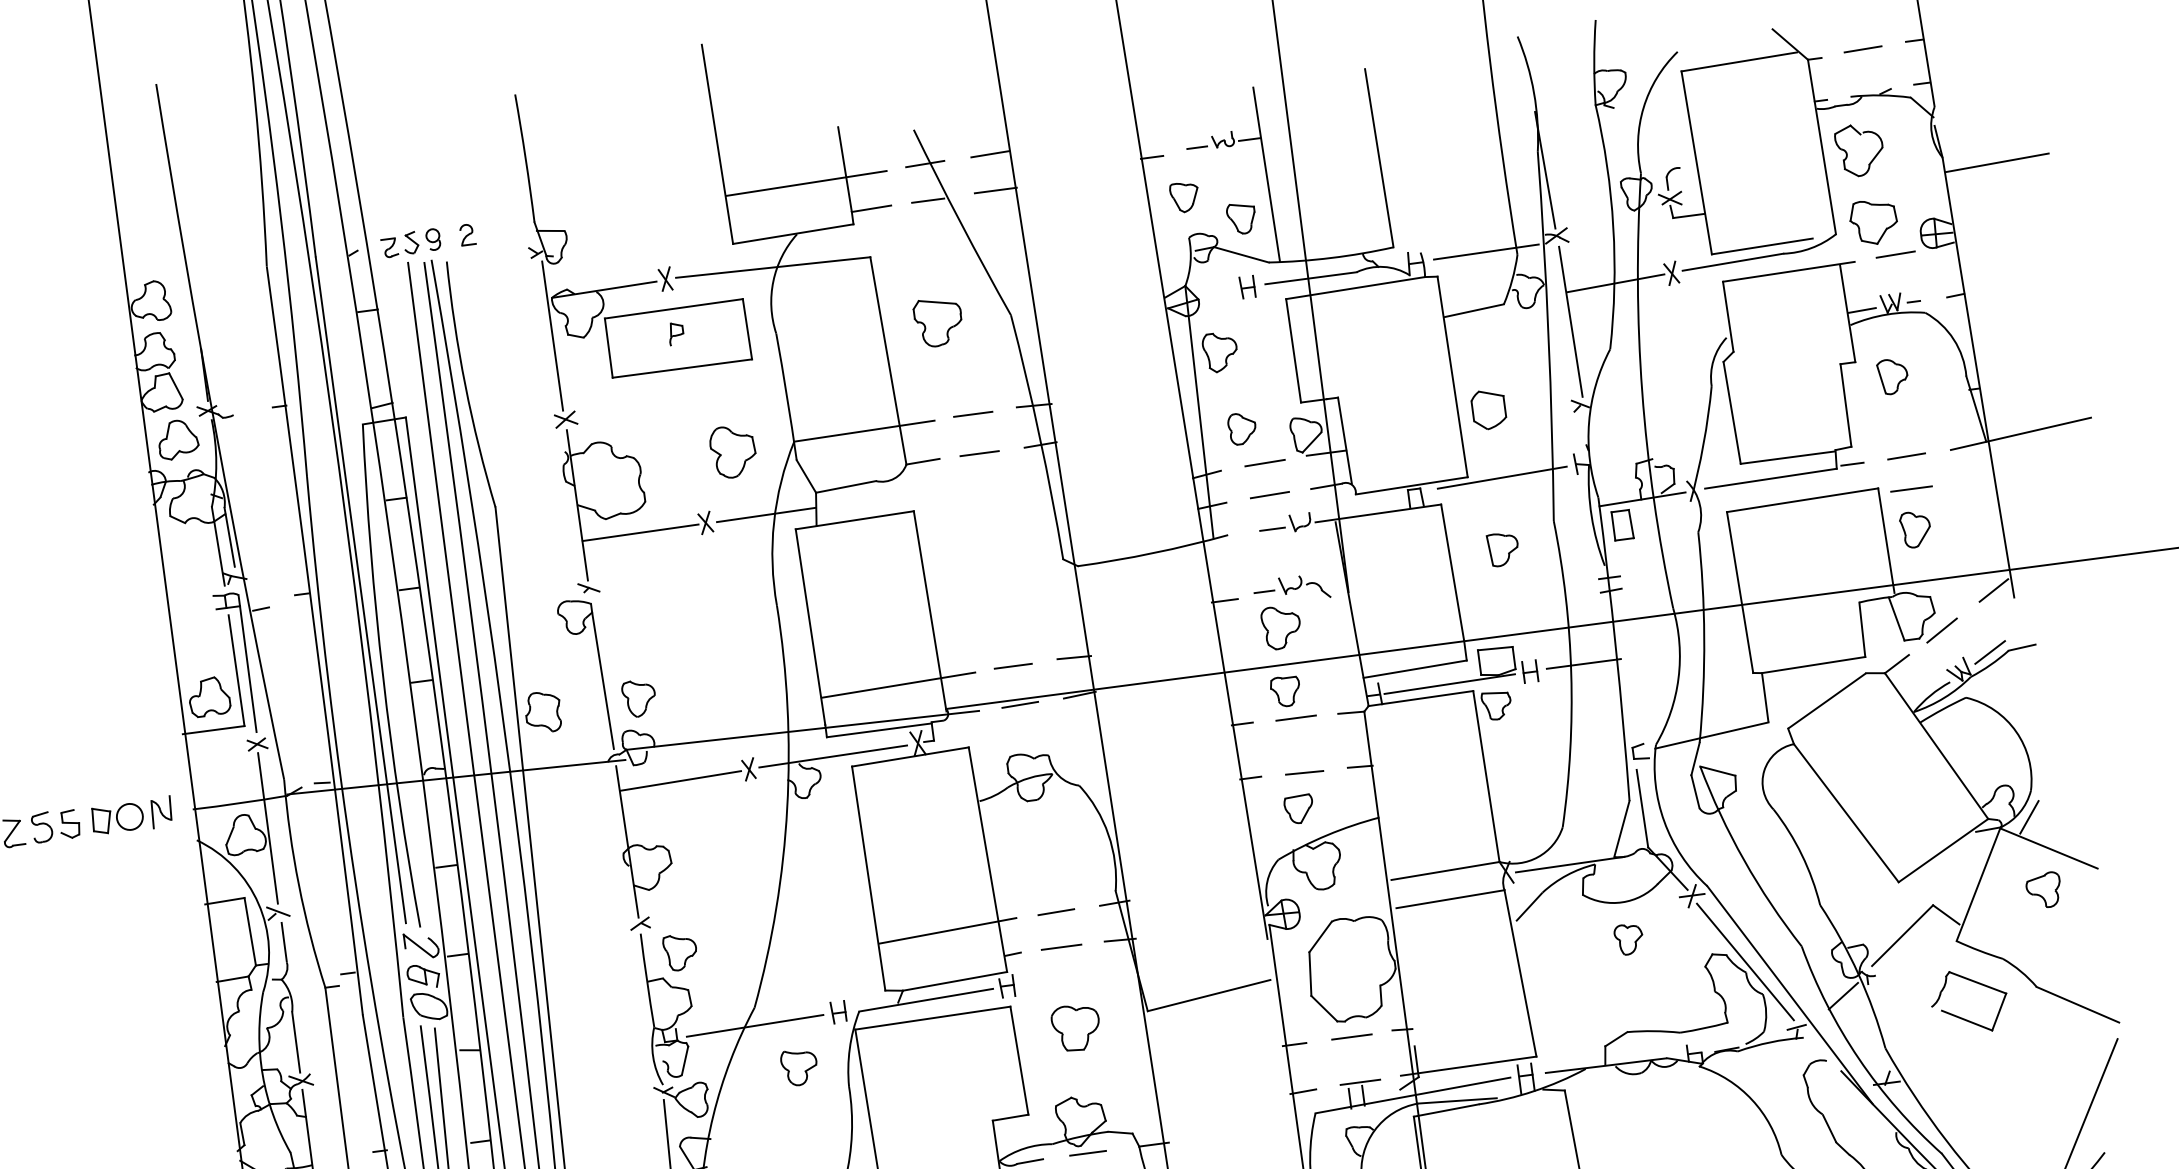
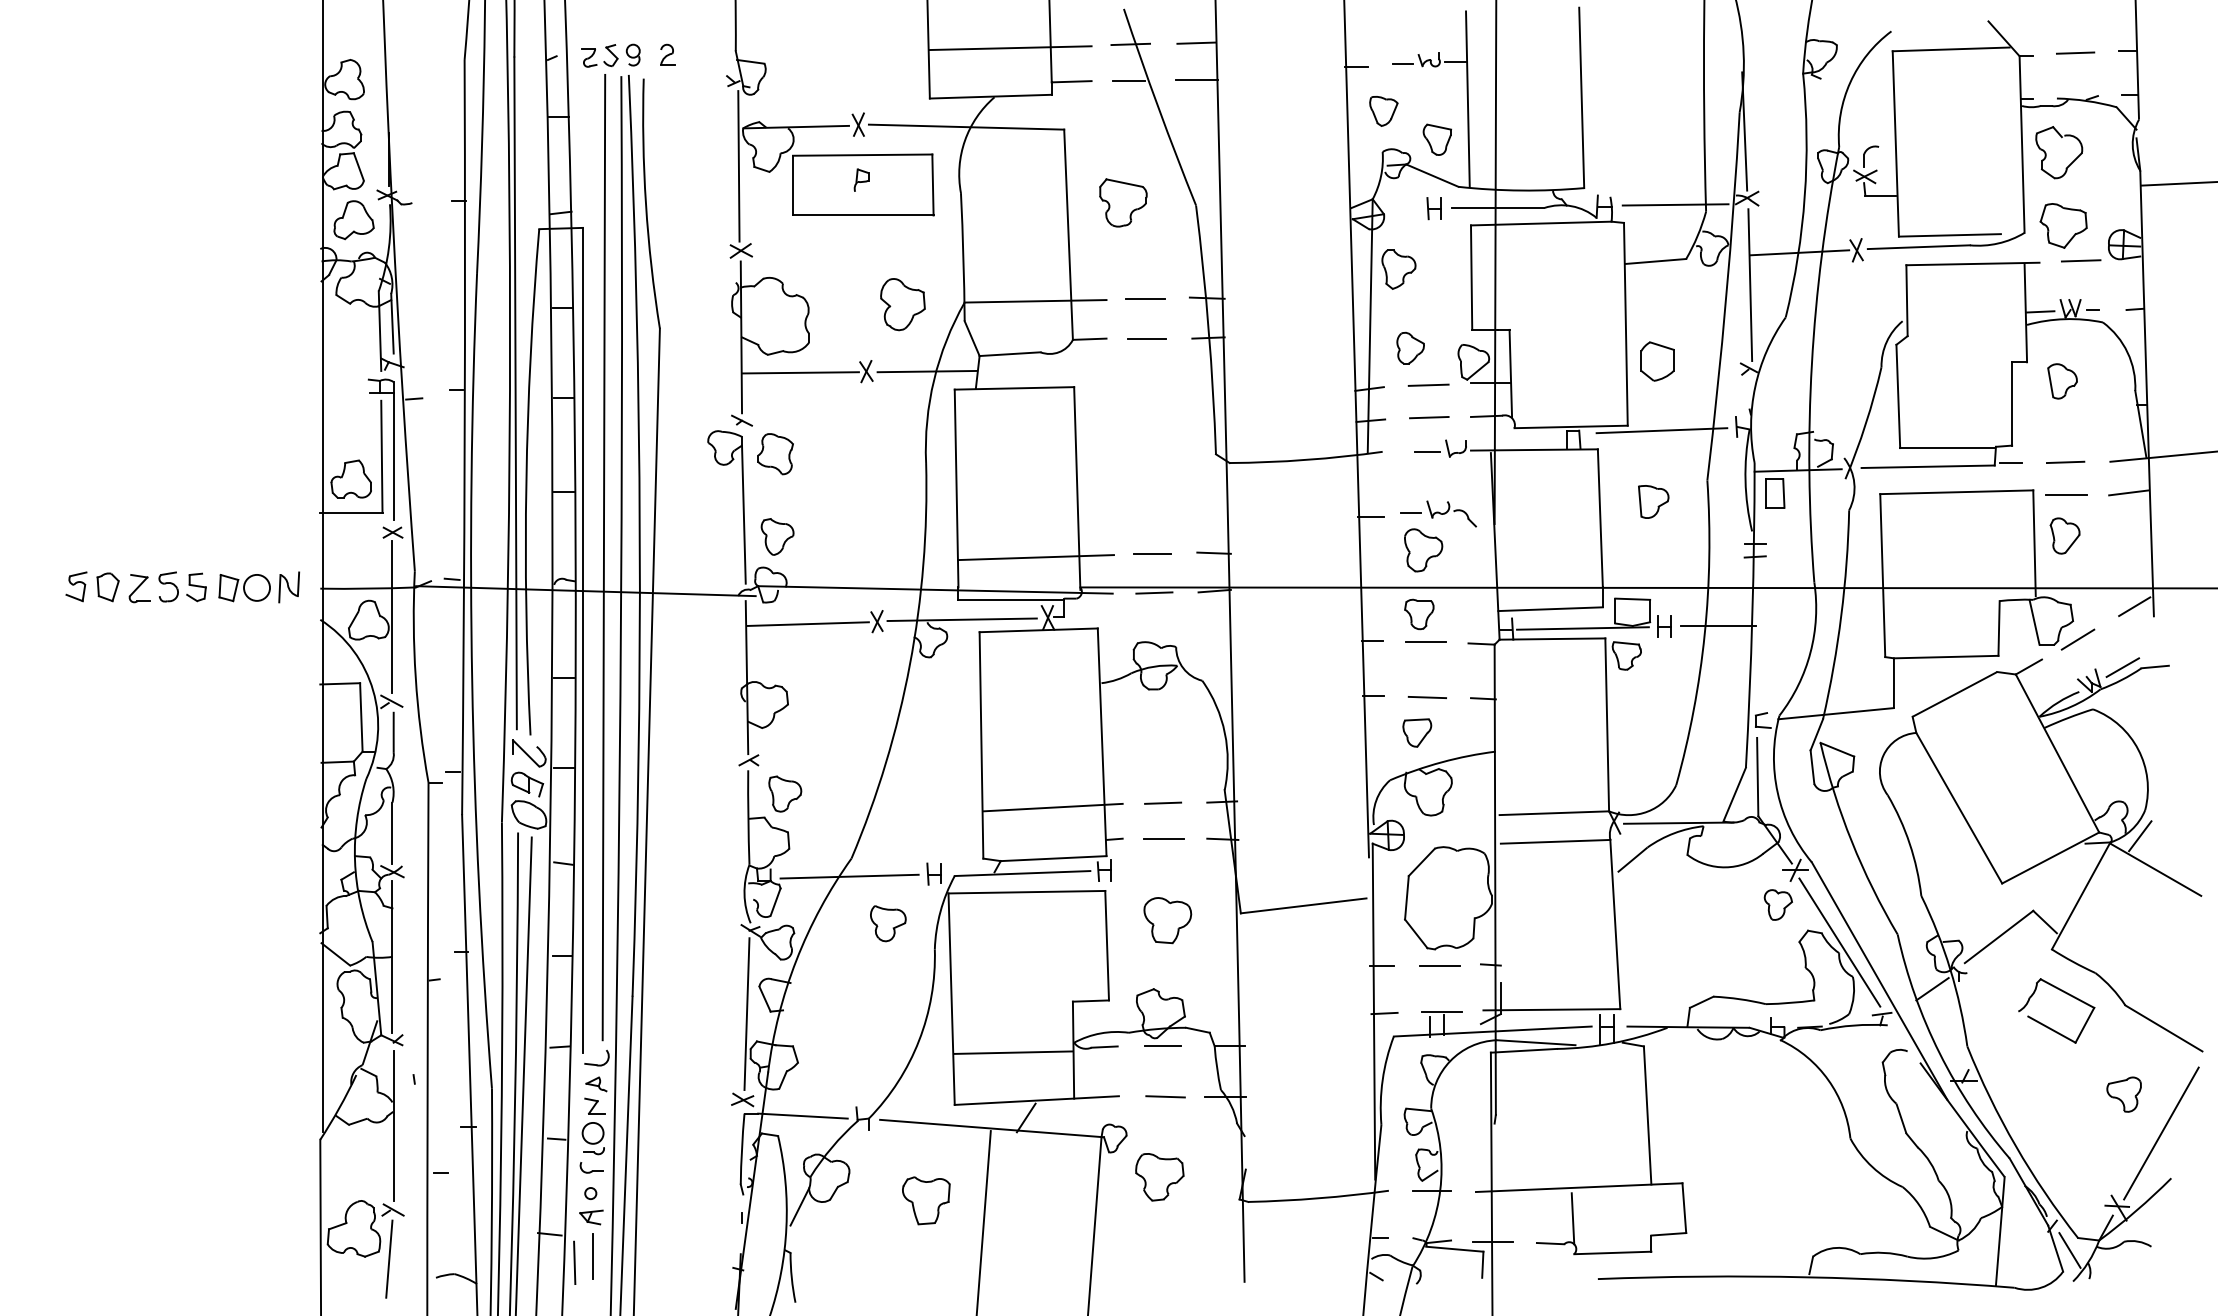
line: (1972, 478) -> (2128, 492), added
part: (543, 712) -> (775, 454), moved
part: (2043, 890) -> (2123, 1094), moved
part: (1628, 939) -> (1777, 904), moved

